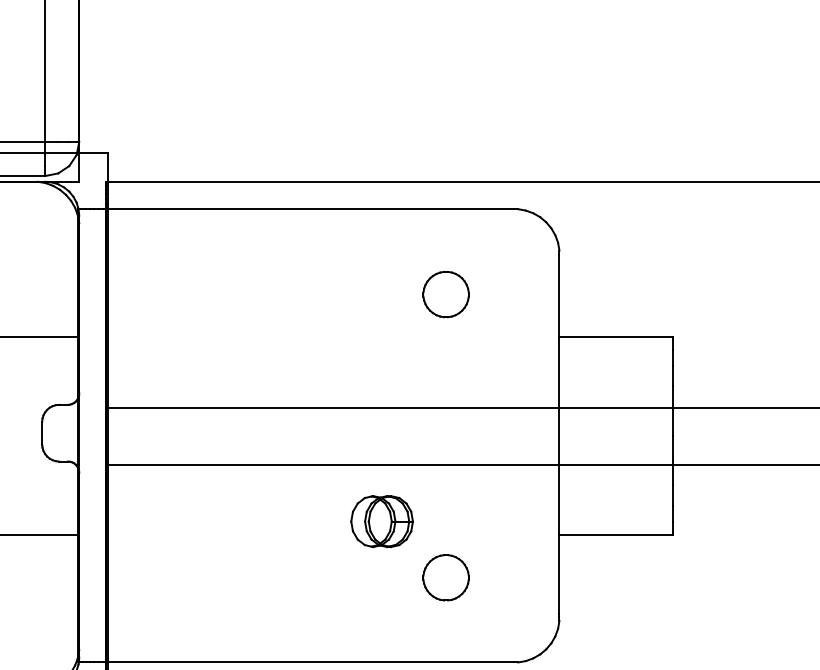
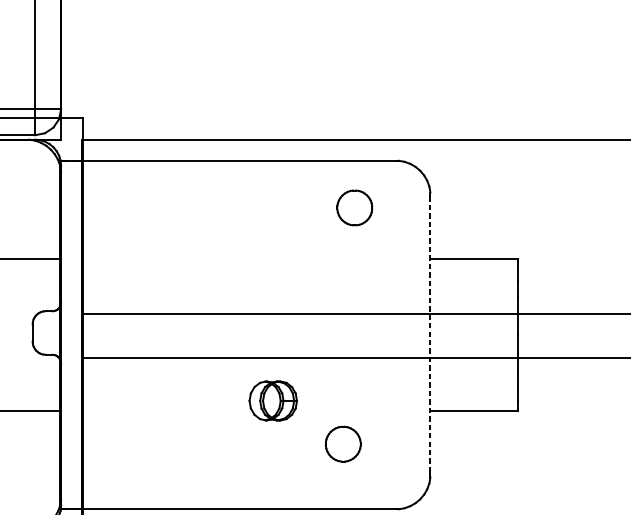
part: (445, 294) -> (354, 207), moved
line: (559, 434) -> (430, 334), solid -> dashed
part: (381, 521) -> (272, 400), moved

